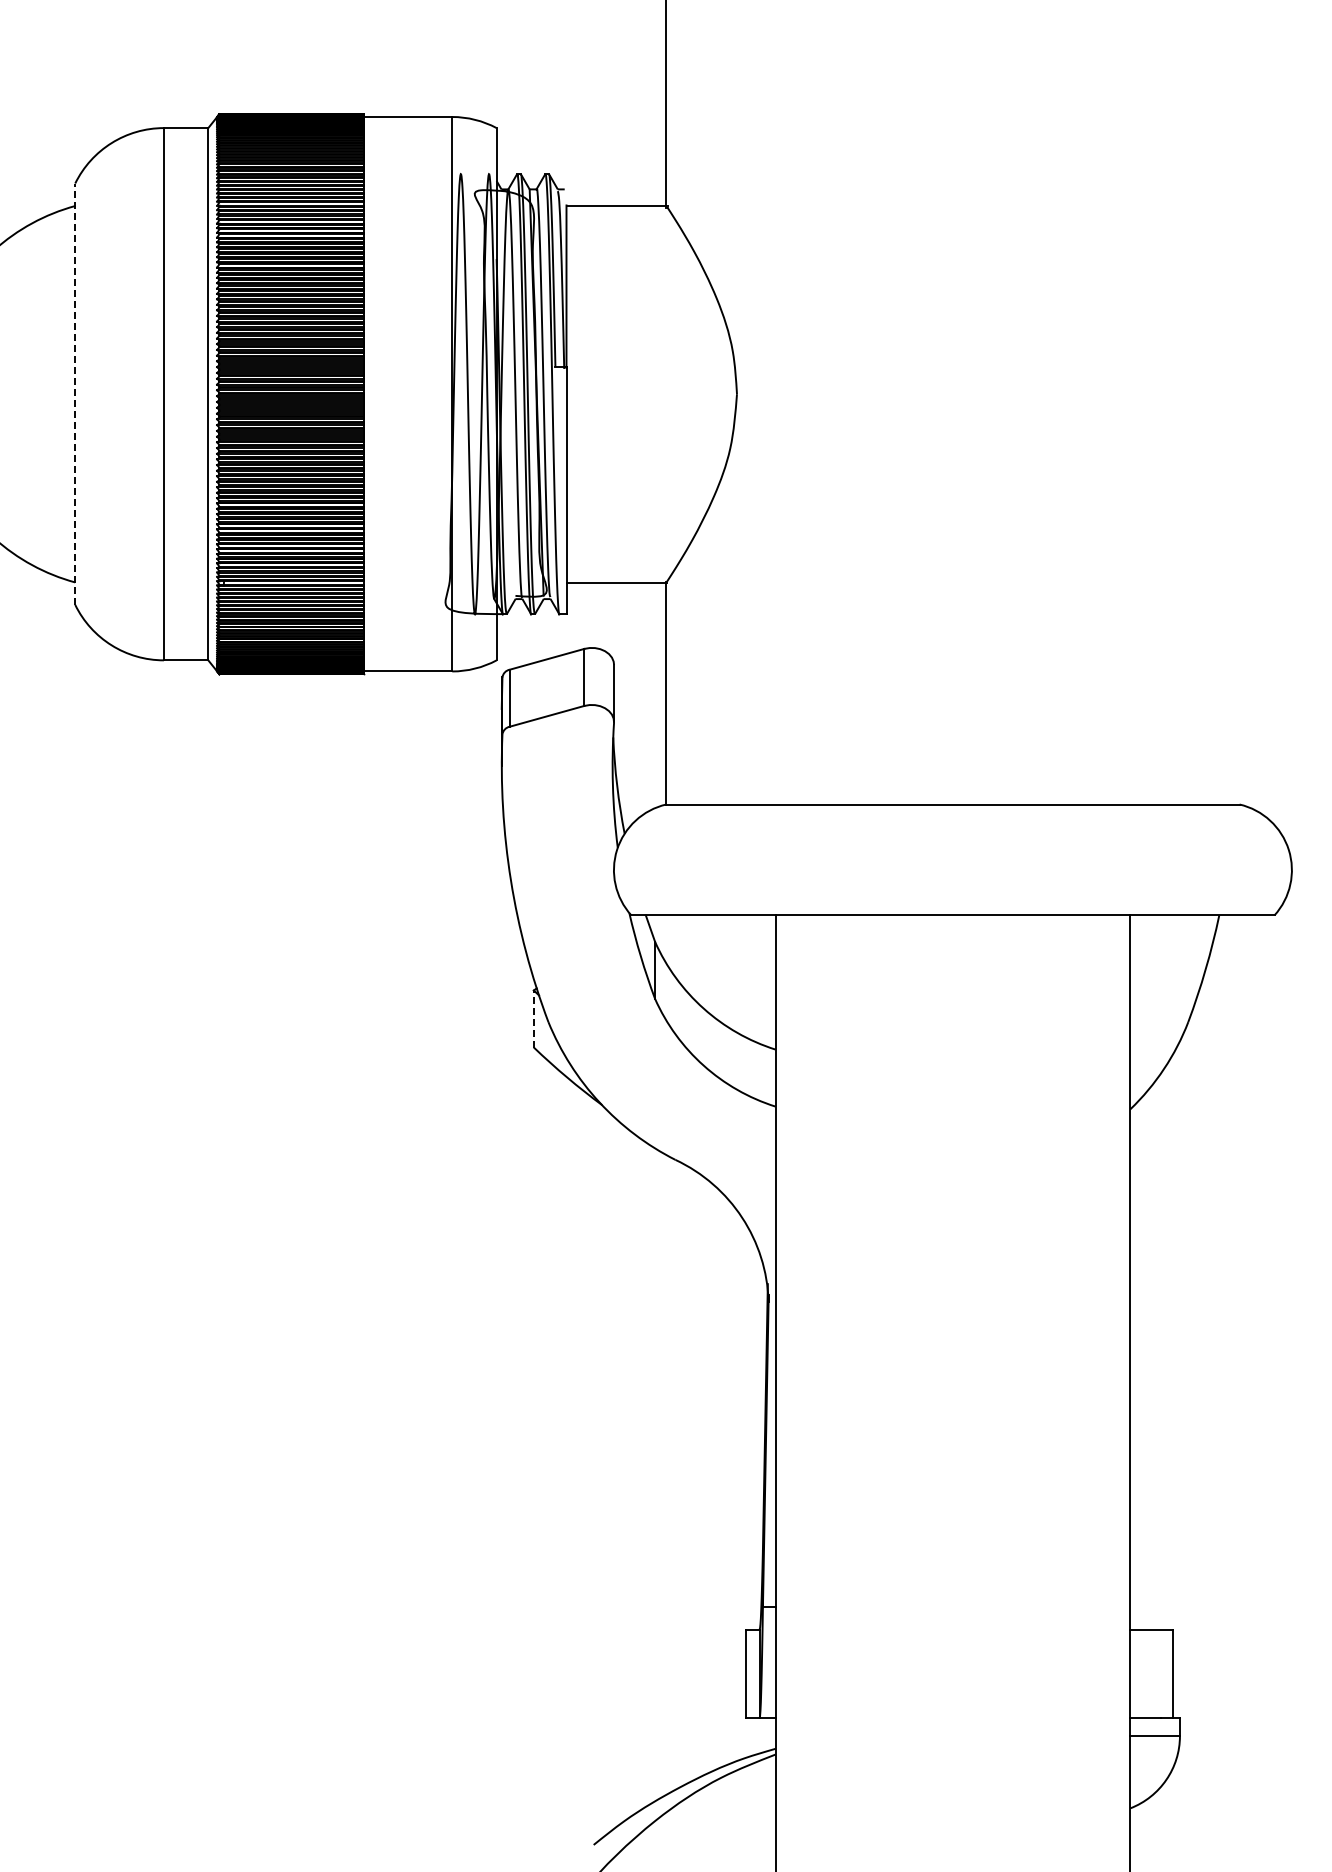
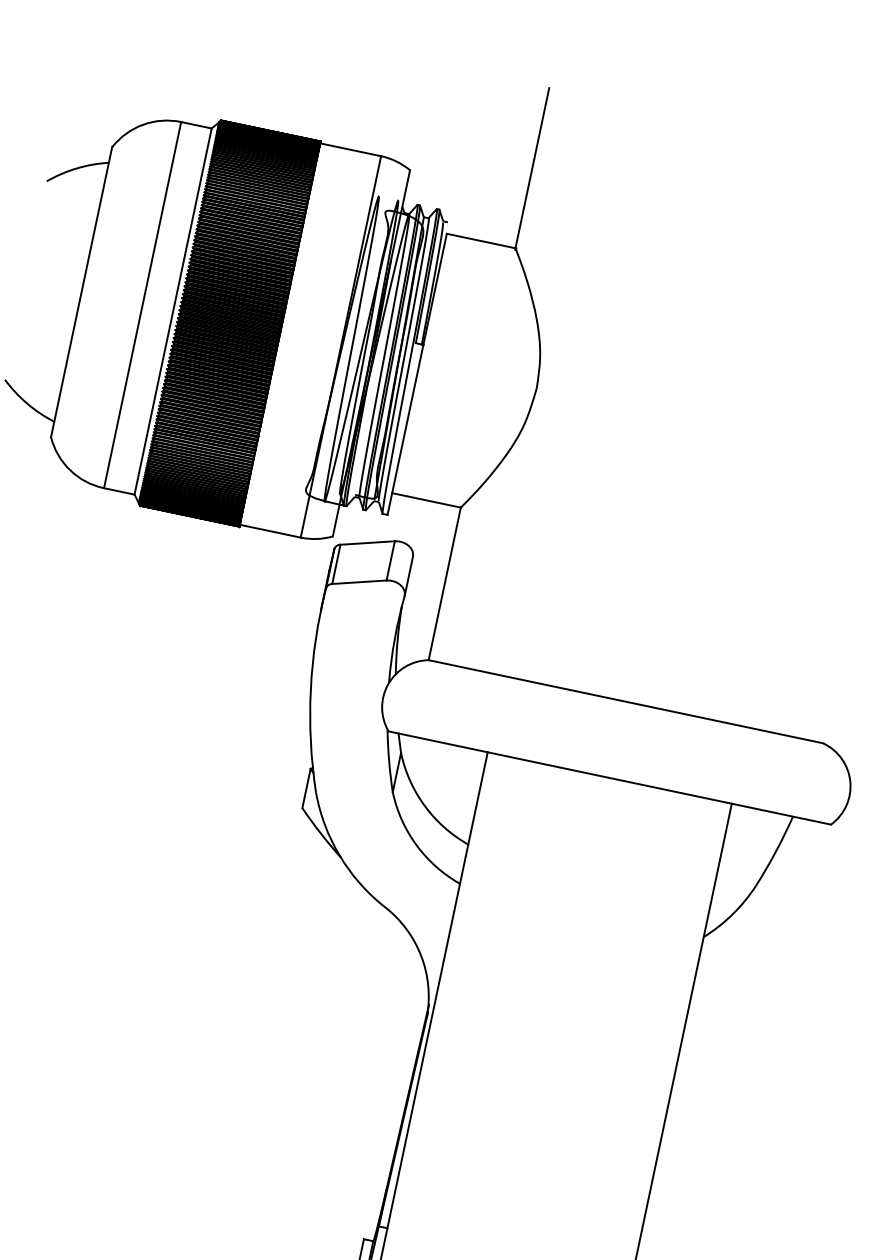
line: (75, 394) -> (81, 292), dashed -> solid
line: (533, 1019) -> (306, 788), dashed -> solid

